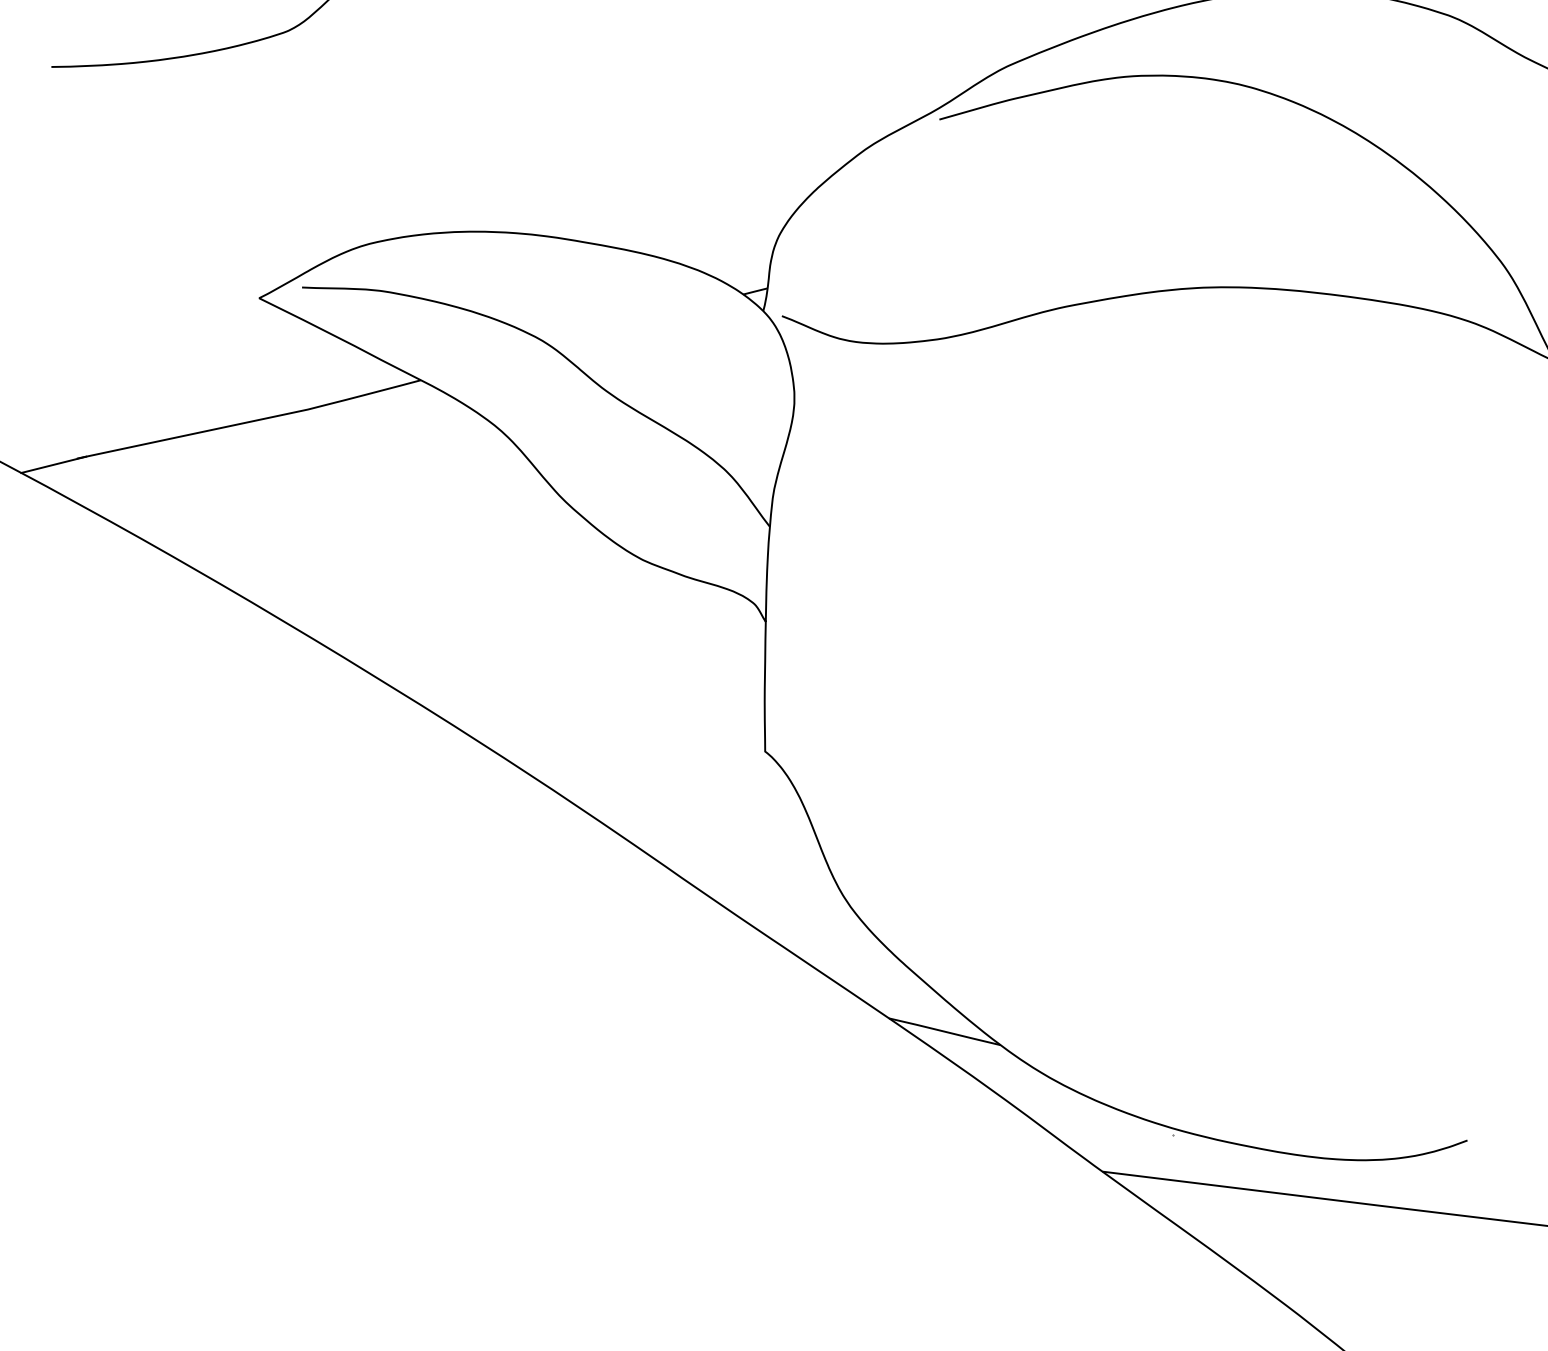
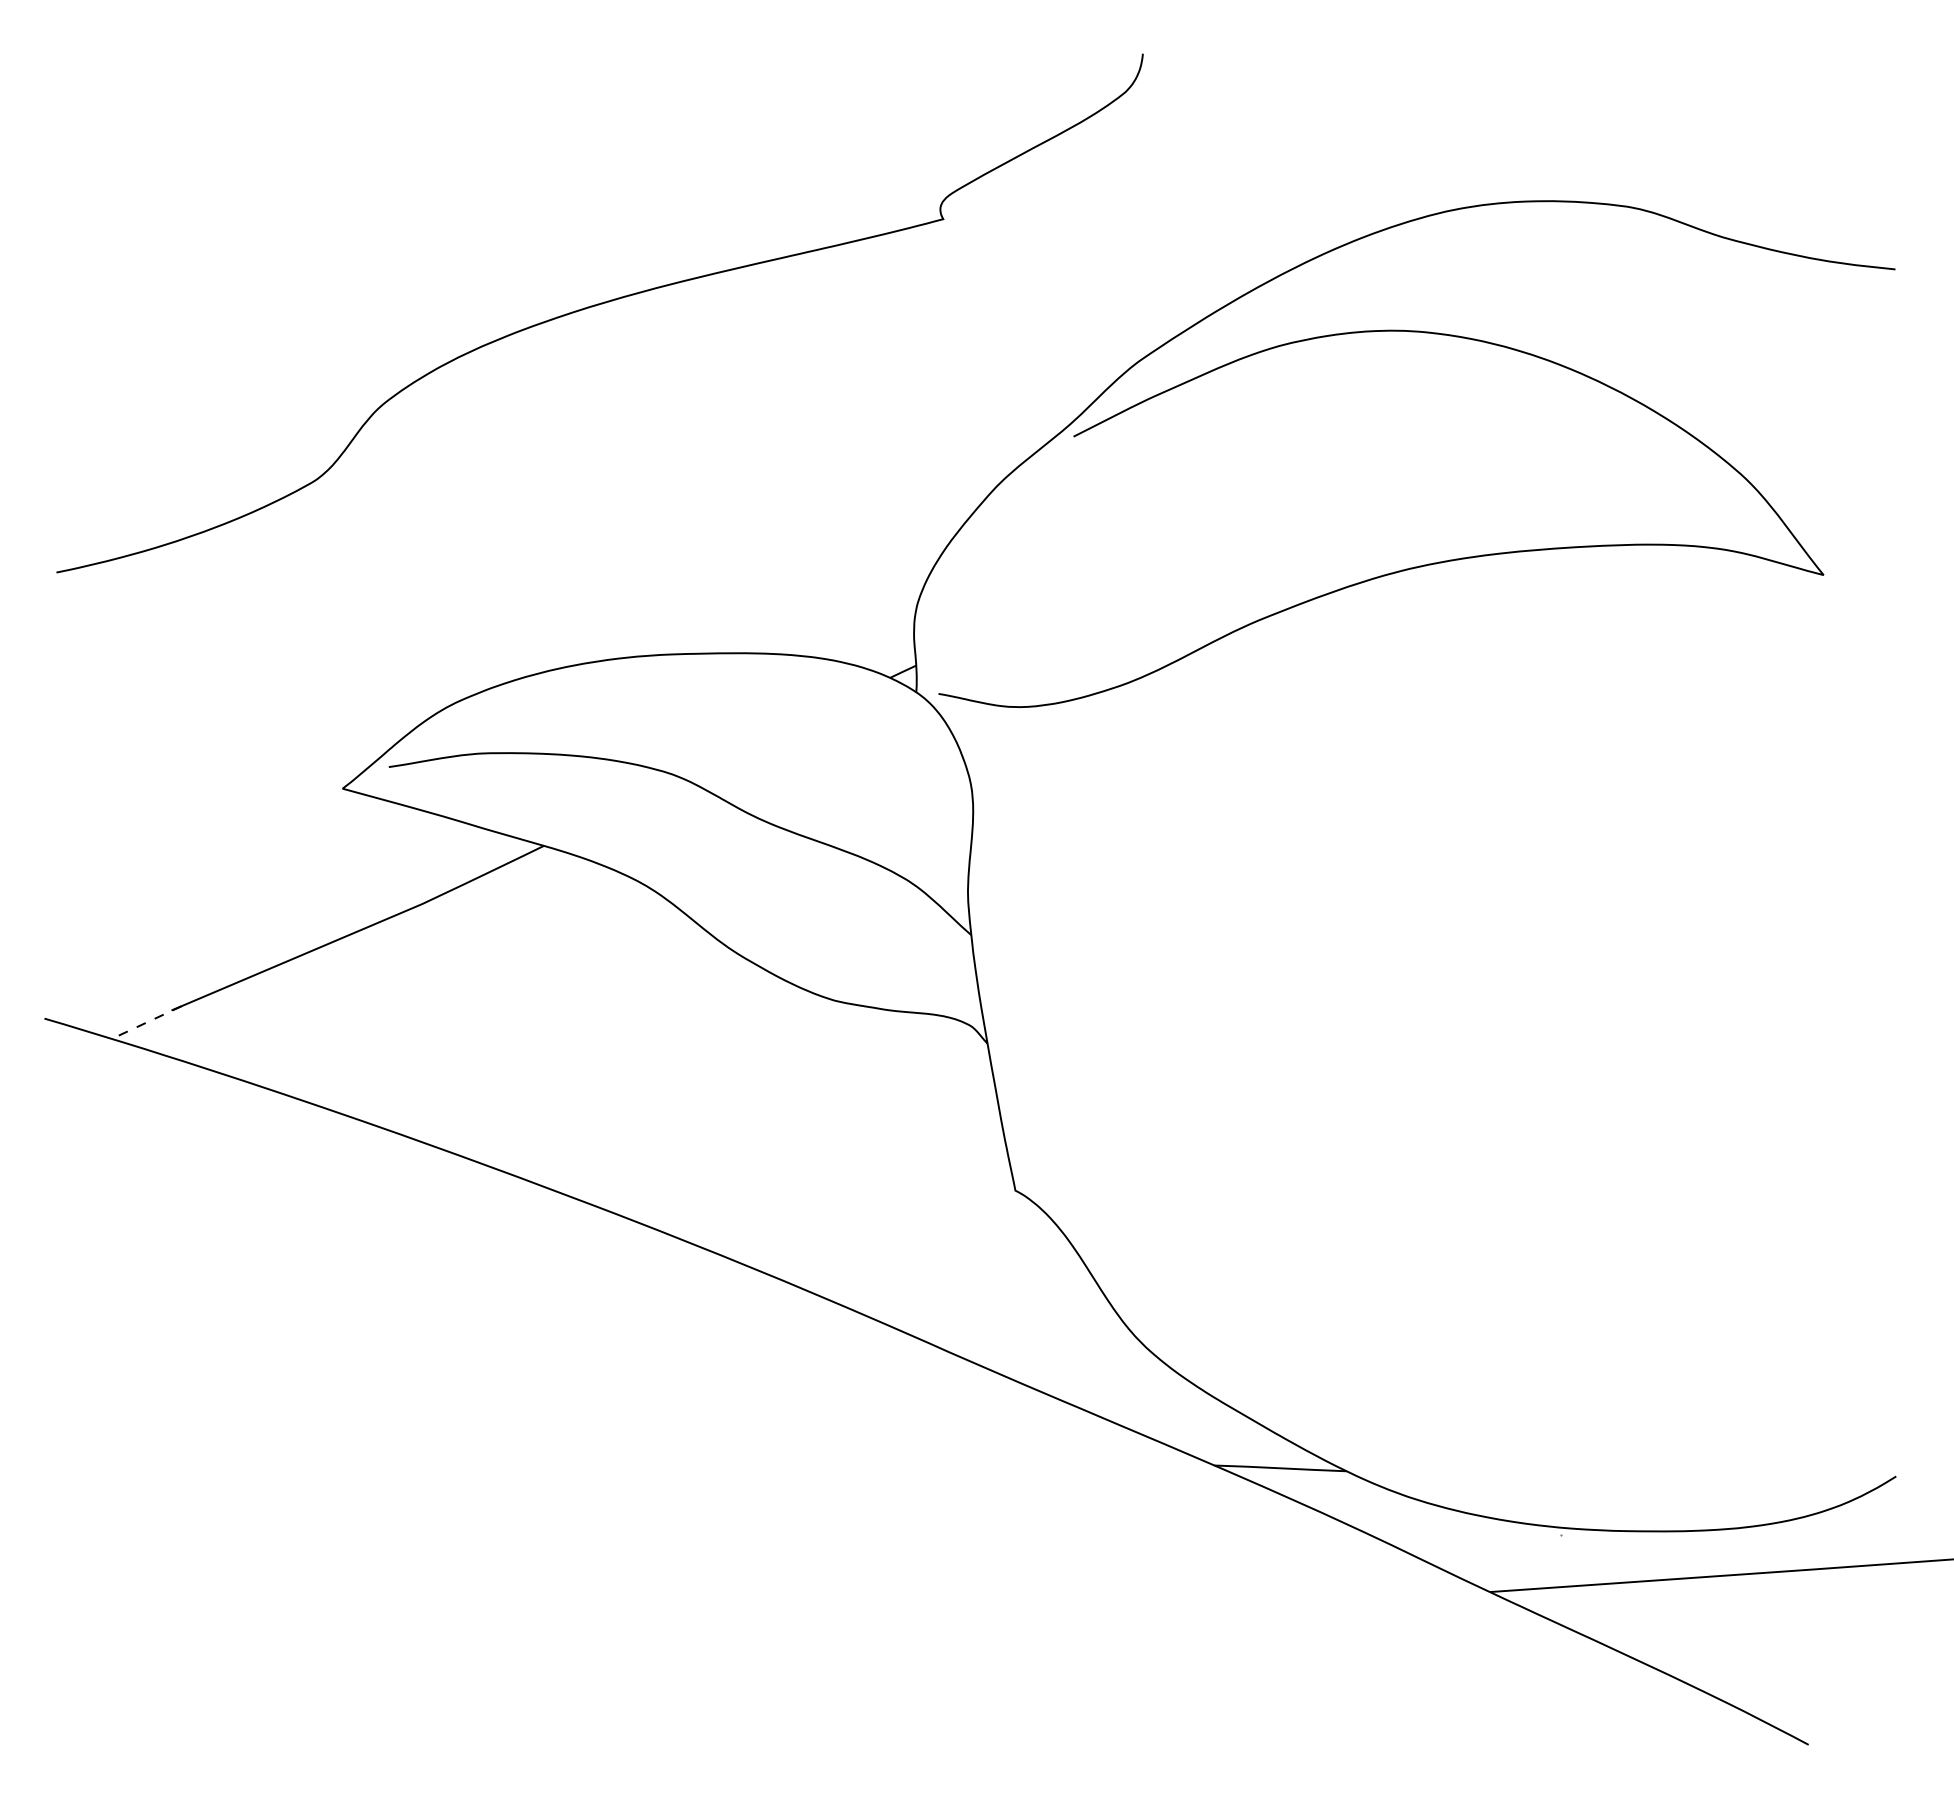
line: (53, 464) -> (146, 1022), solid -> dashed

